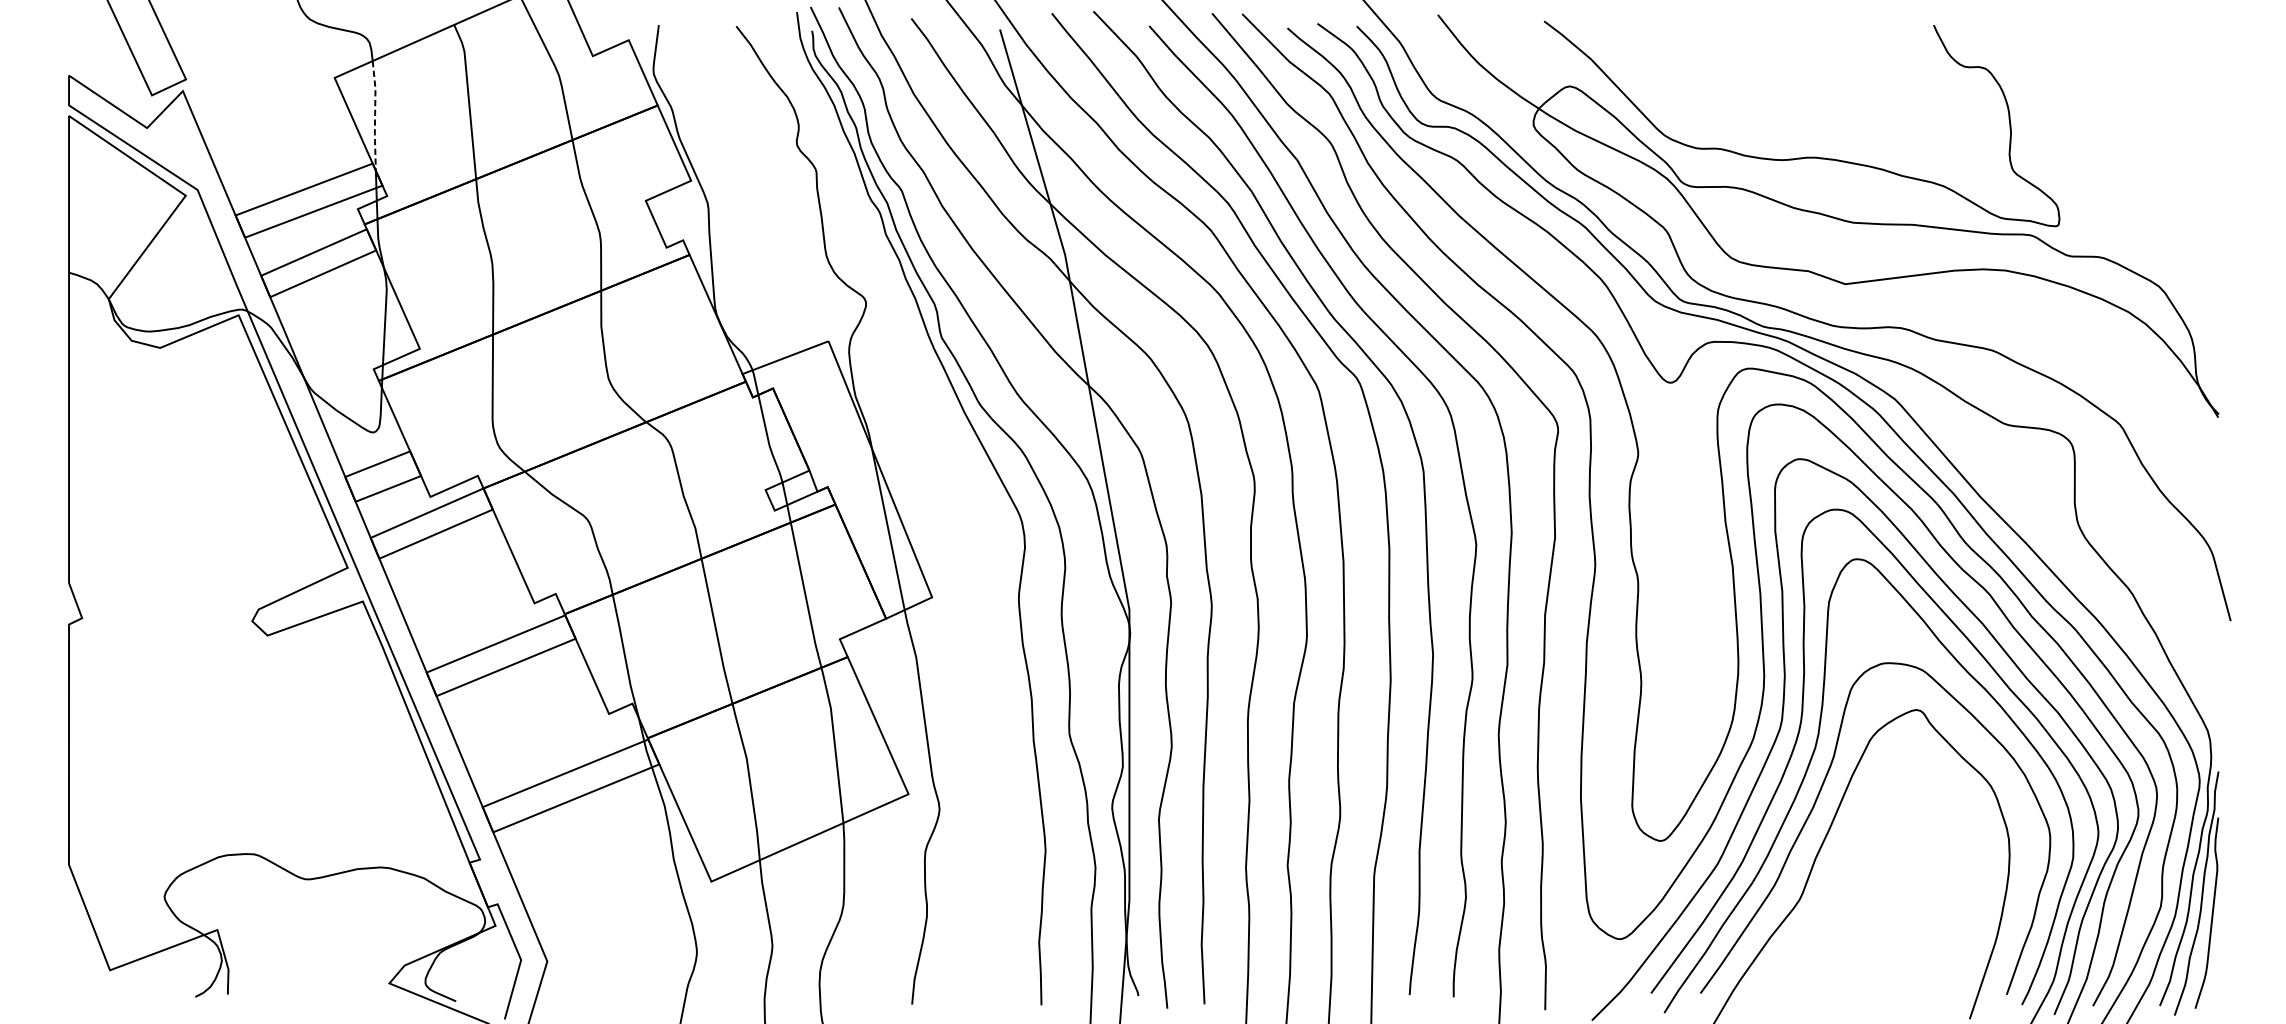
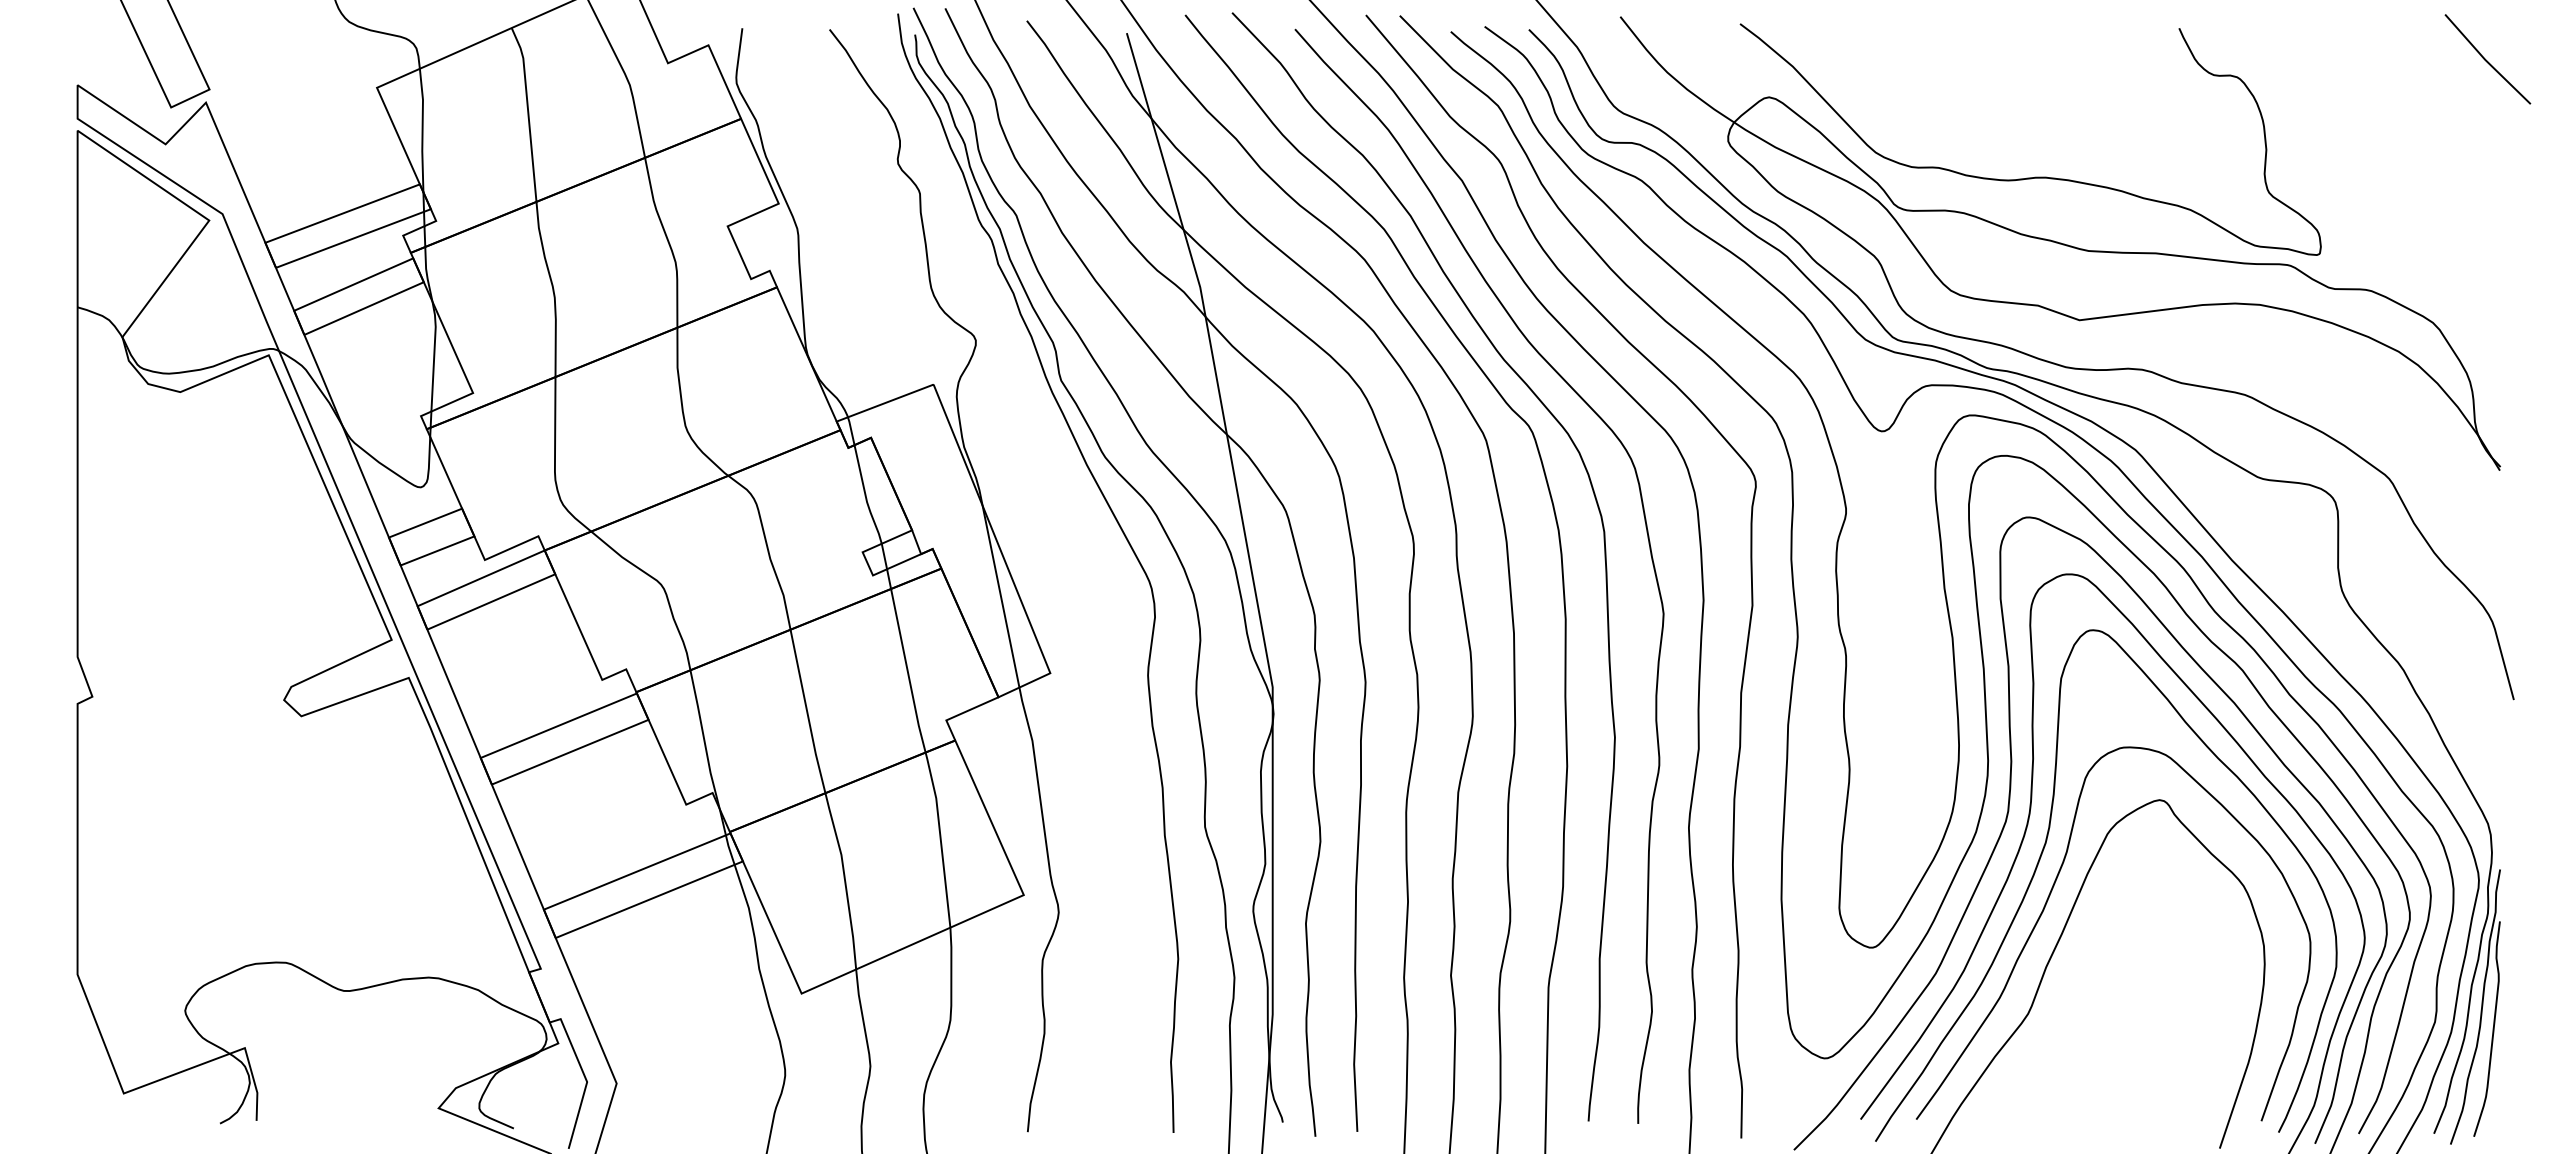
line: (2206, 52) -> (2486, 59), added
line: (375, 115) -> (422, 130), dashed -> solid

